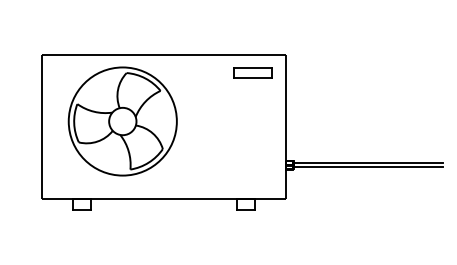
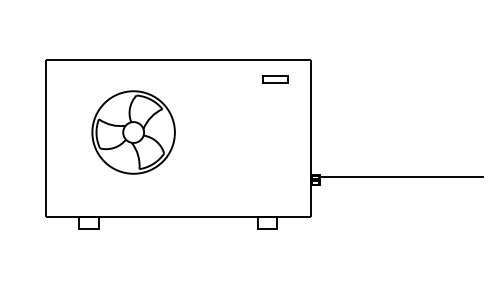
part: (252, 72) -> (275, 79), size x0.6
part: (122, 121) -> (133, 132), size x0.7
line: (368, 166) -> (401, 181), removed

